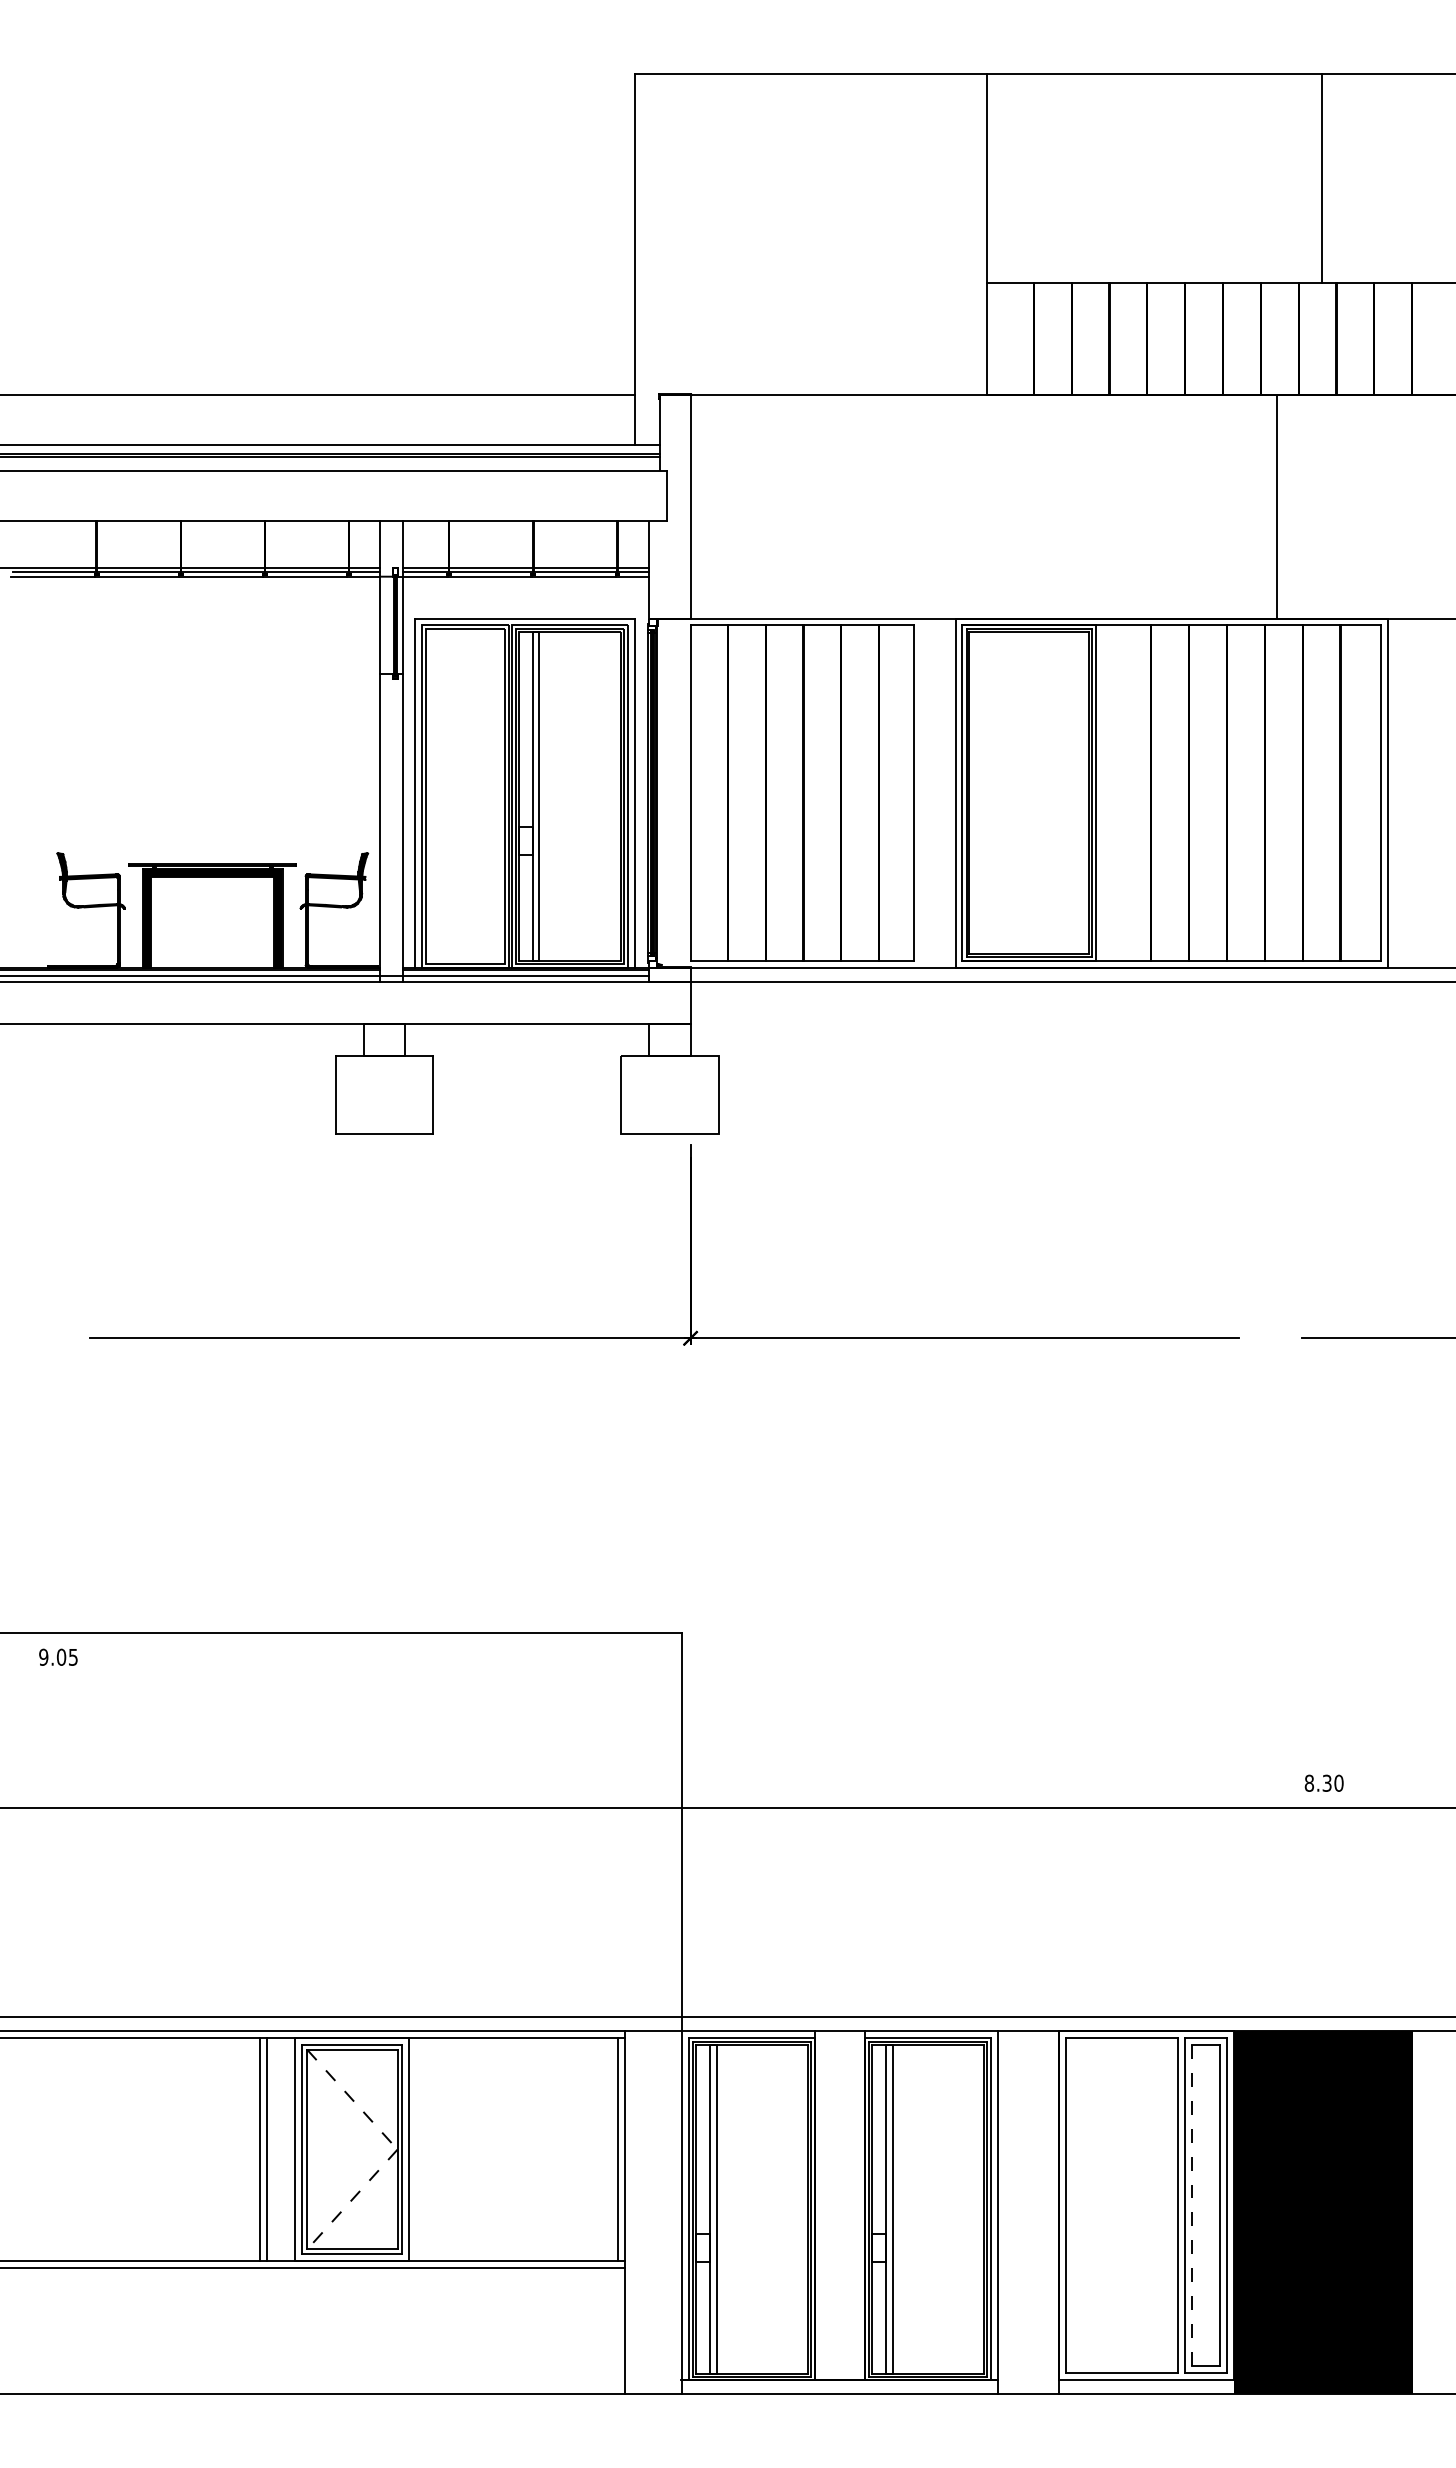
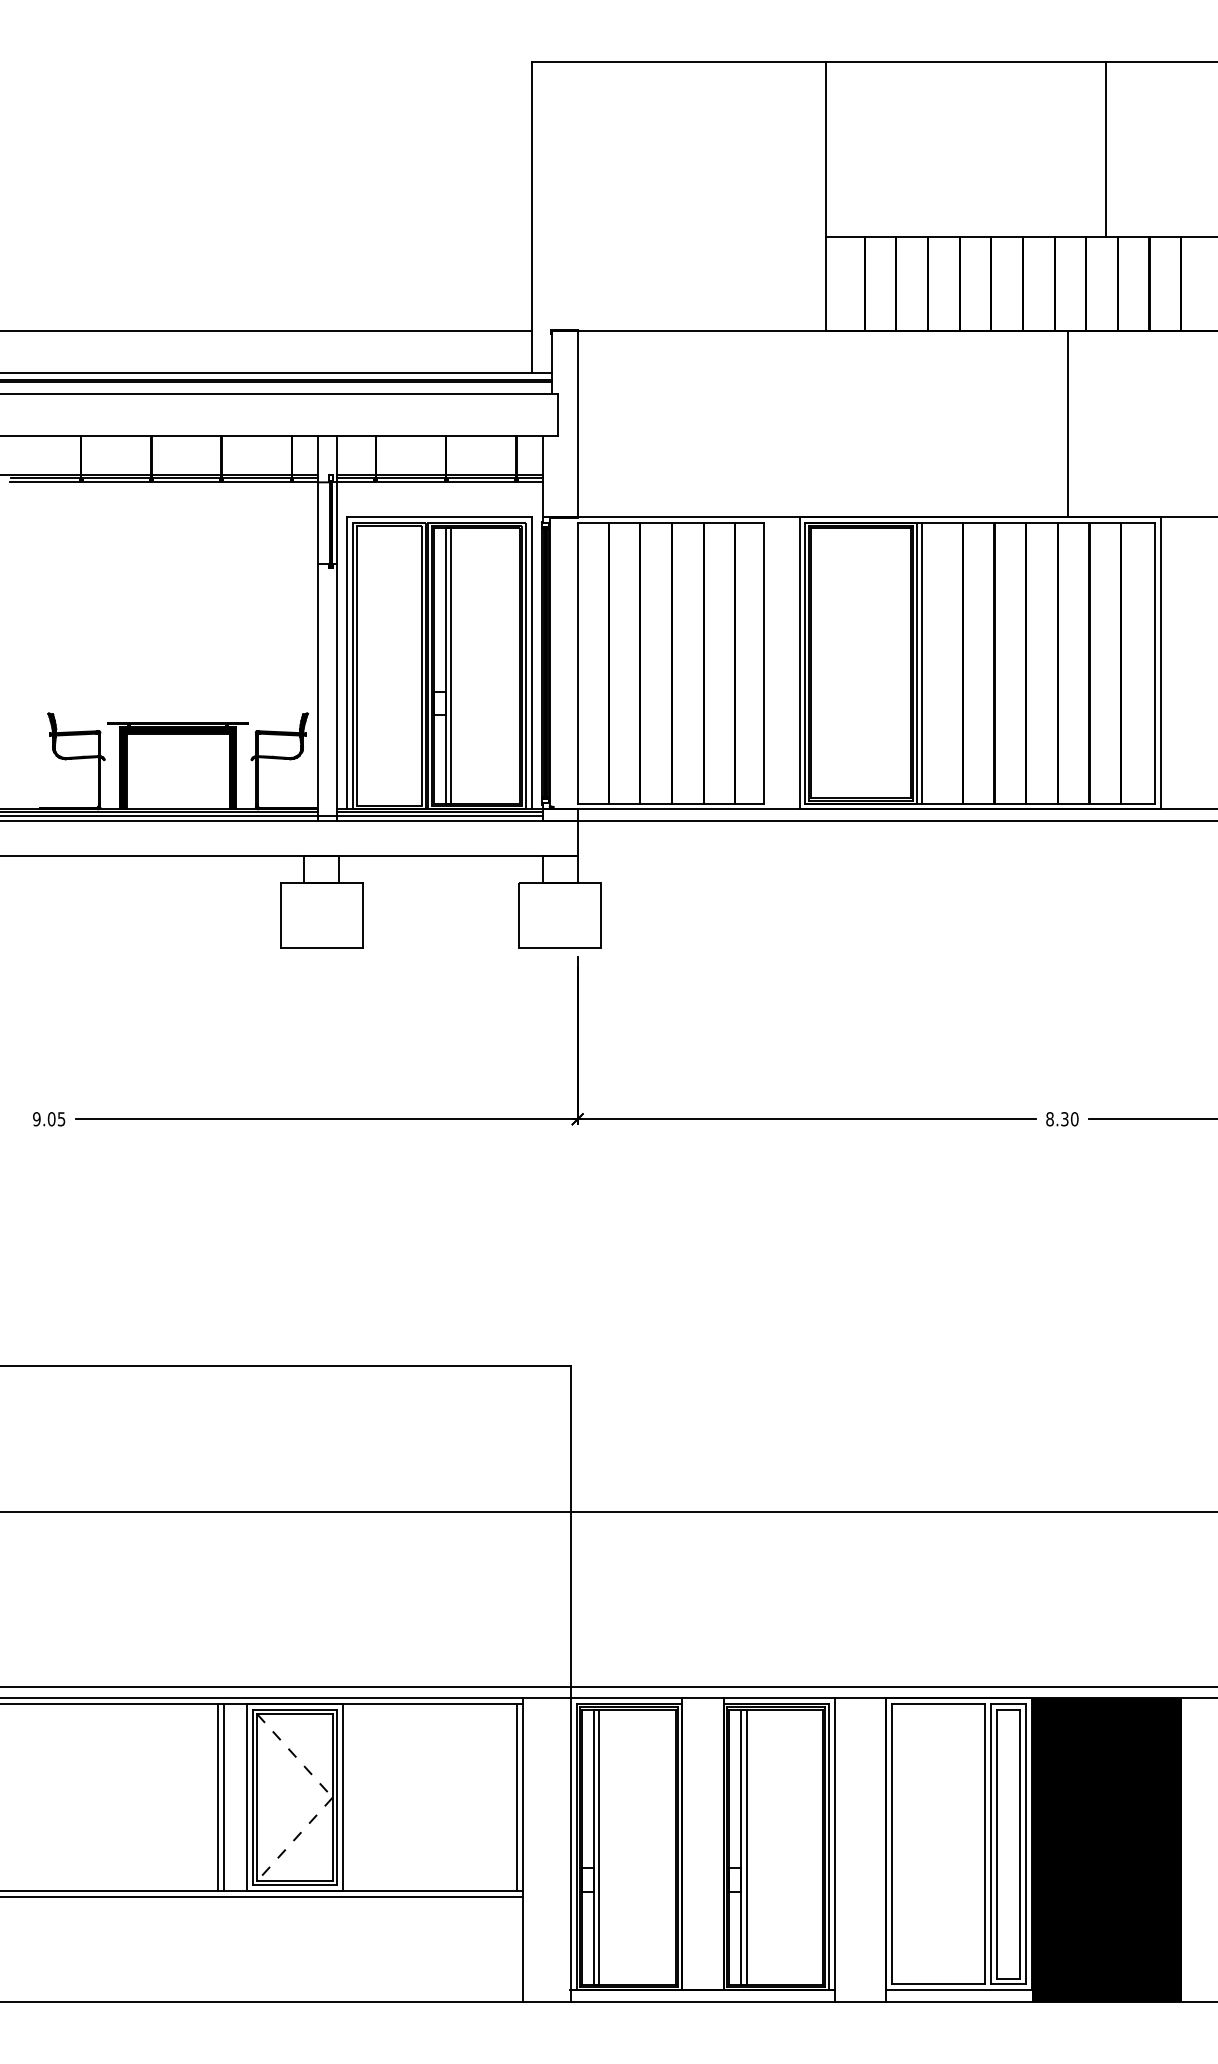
line: (1102, 792) -> (922, 662), added
text: (58, 1656) -> (49, 1118), moved
text: (1323, 1782) -> (1061, 1118), moved
line: (1191, 2205) -> (996, 1844), dashed -> solid

